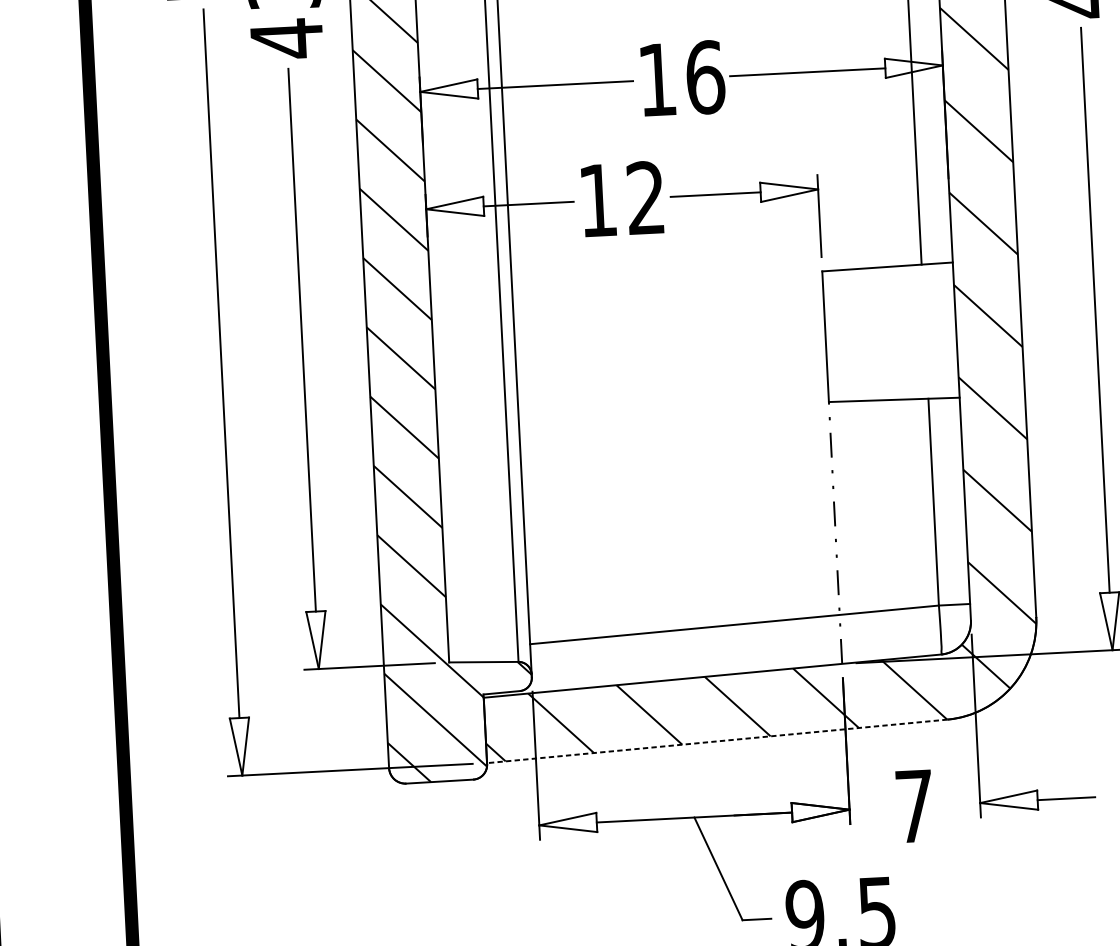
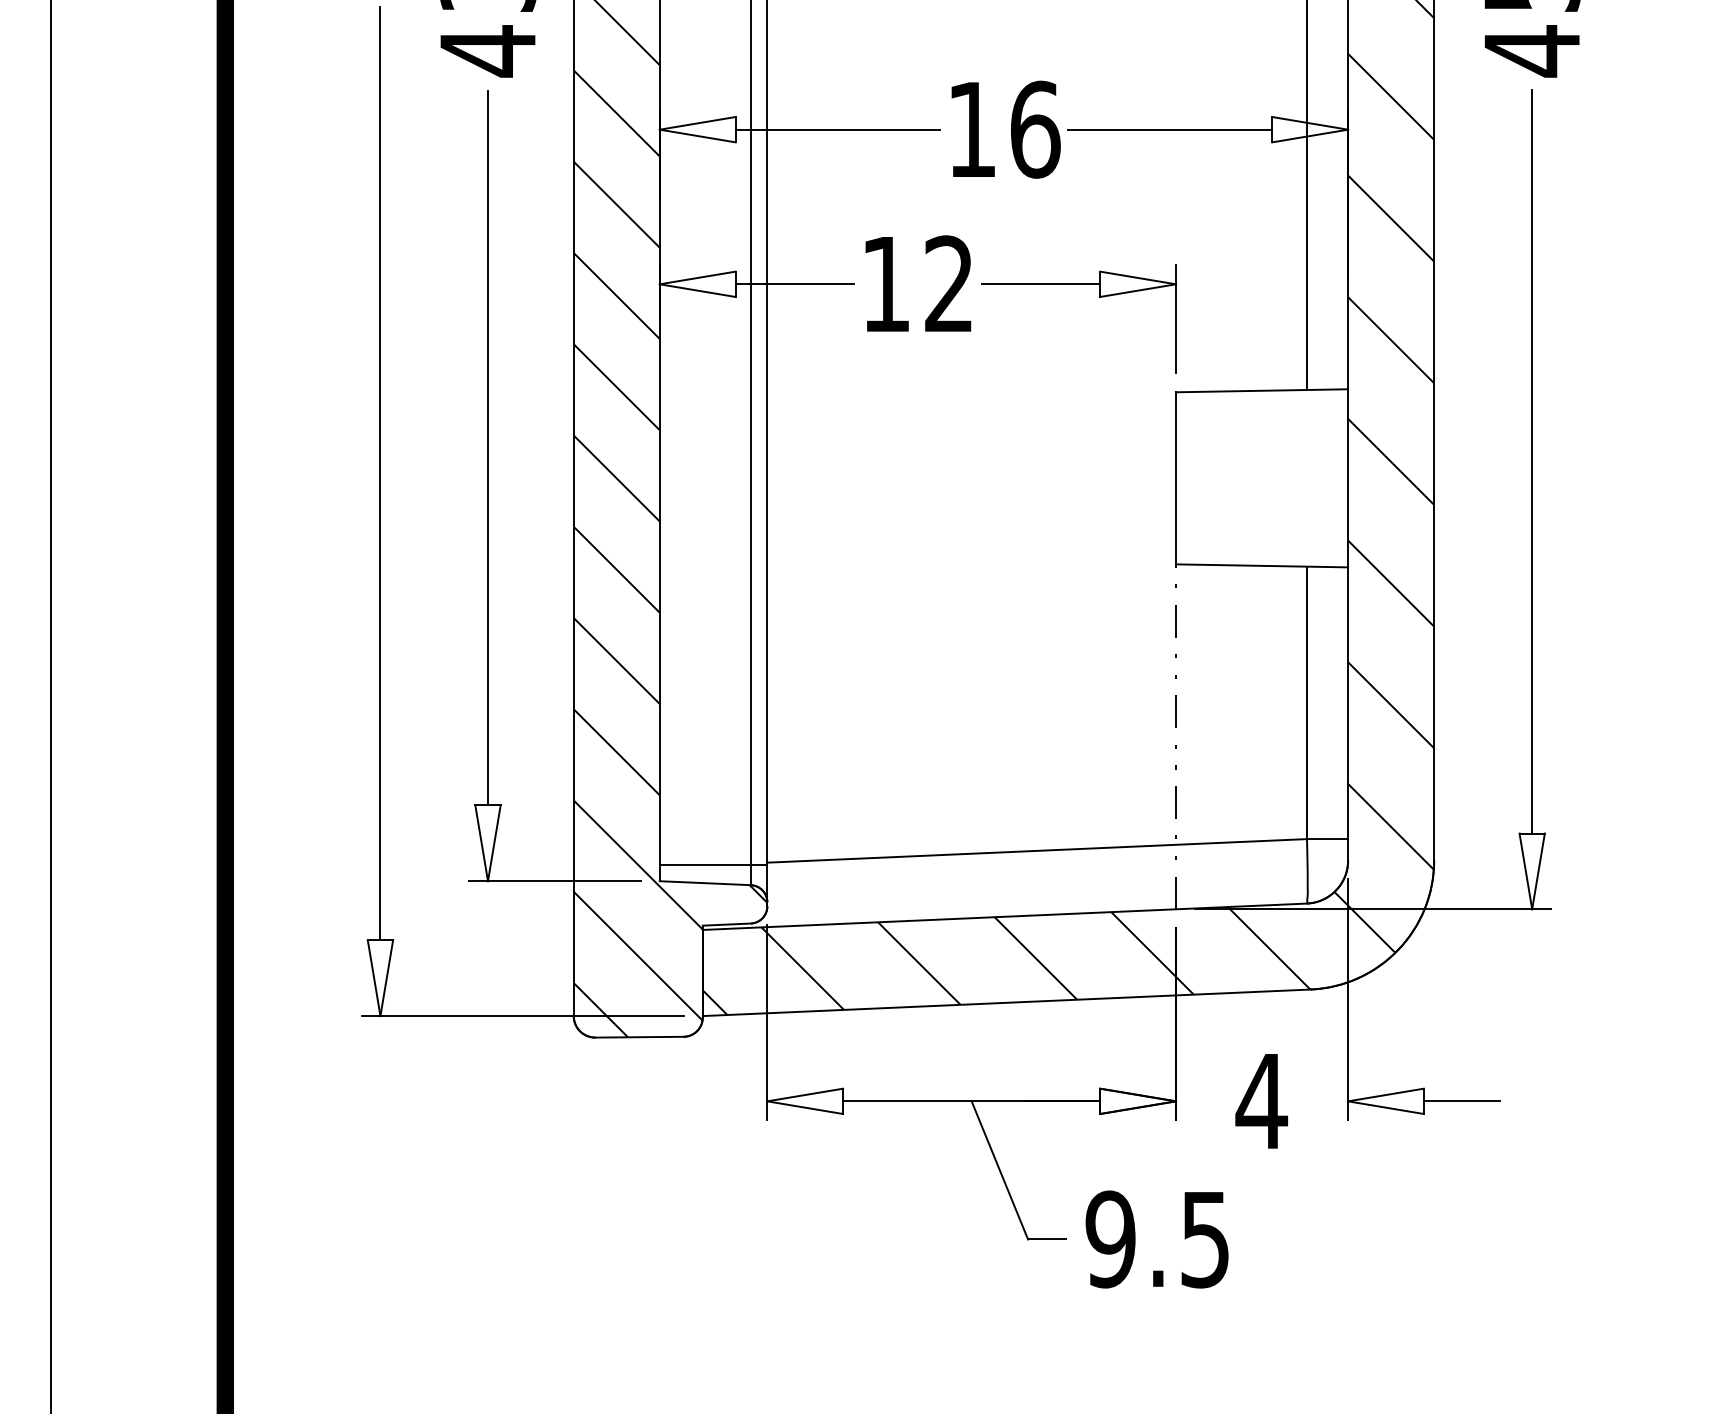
line: (489, 648) -> (713, 865), added
line: (717, 741) -> (1006, 1002), dashed -> solid
text: (914, 806) -> (1261, 1101), 7 -> 4

